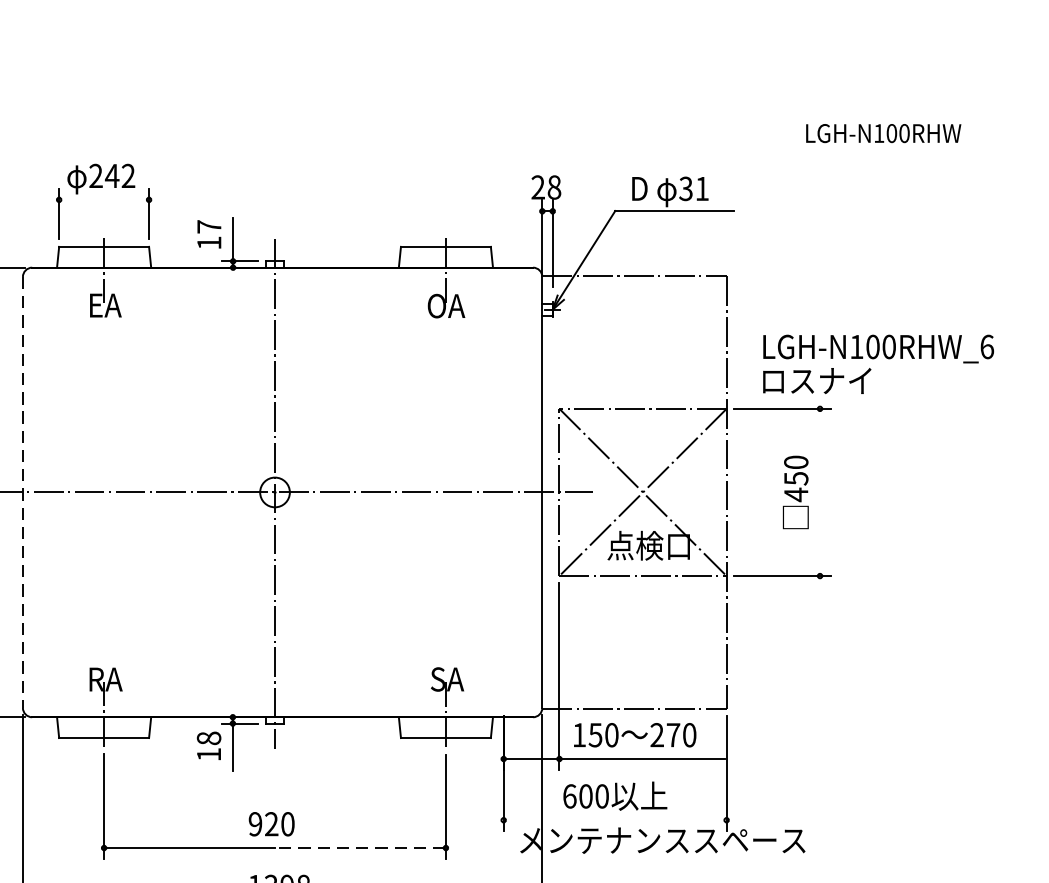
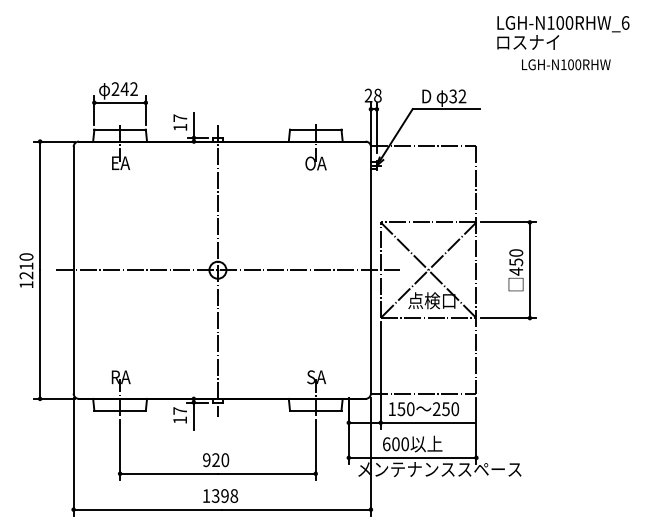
text: (702, 188) -> (462, 96), 31 -> 32
line: (103, 199) -> (119, 102), added
text: (878, 363) -> (563, 32), moved
line: (819, 491) -> (529, 269), added
line: (22, 492) -> (73, 270), dashed -> solid
text: (672, 735) -> (445, 409), 270 -> 250
text: (209, 737) -> (180, 410), 18 -> 17
line: (614, 819) -> (412, 457), added
line: (359, 847) -> (266, 473), dashed -> solid

